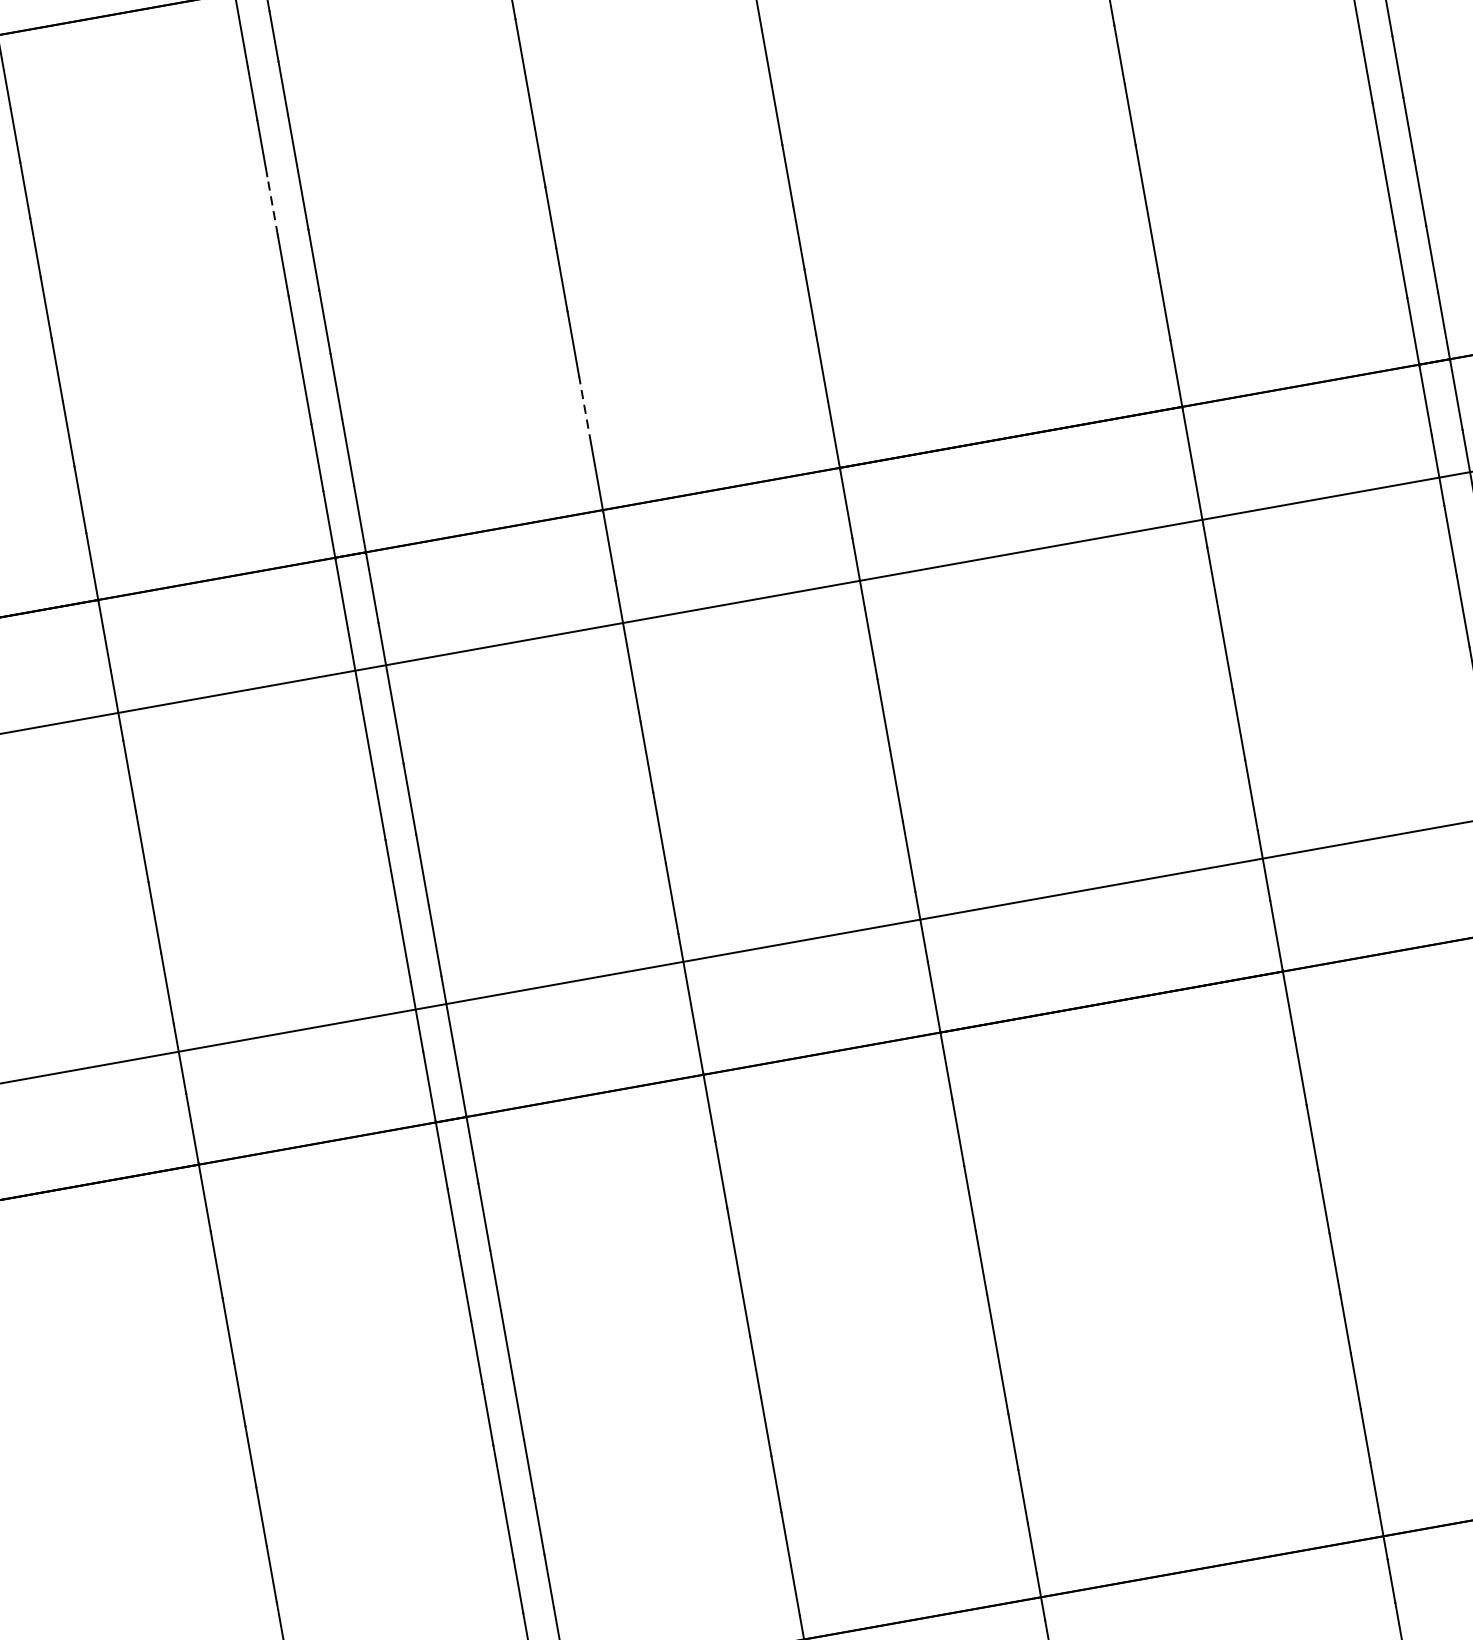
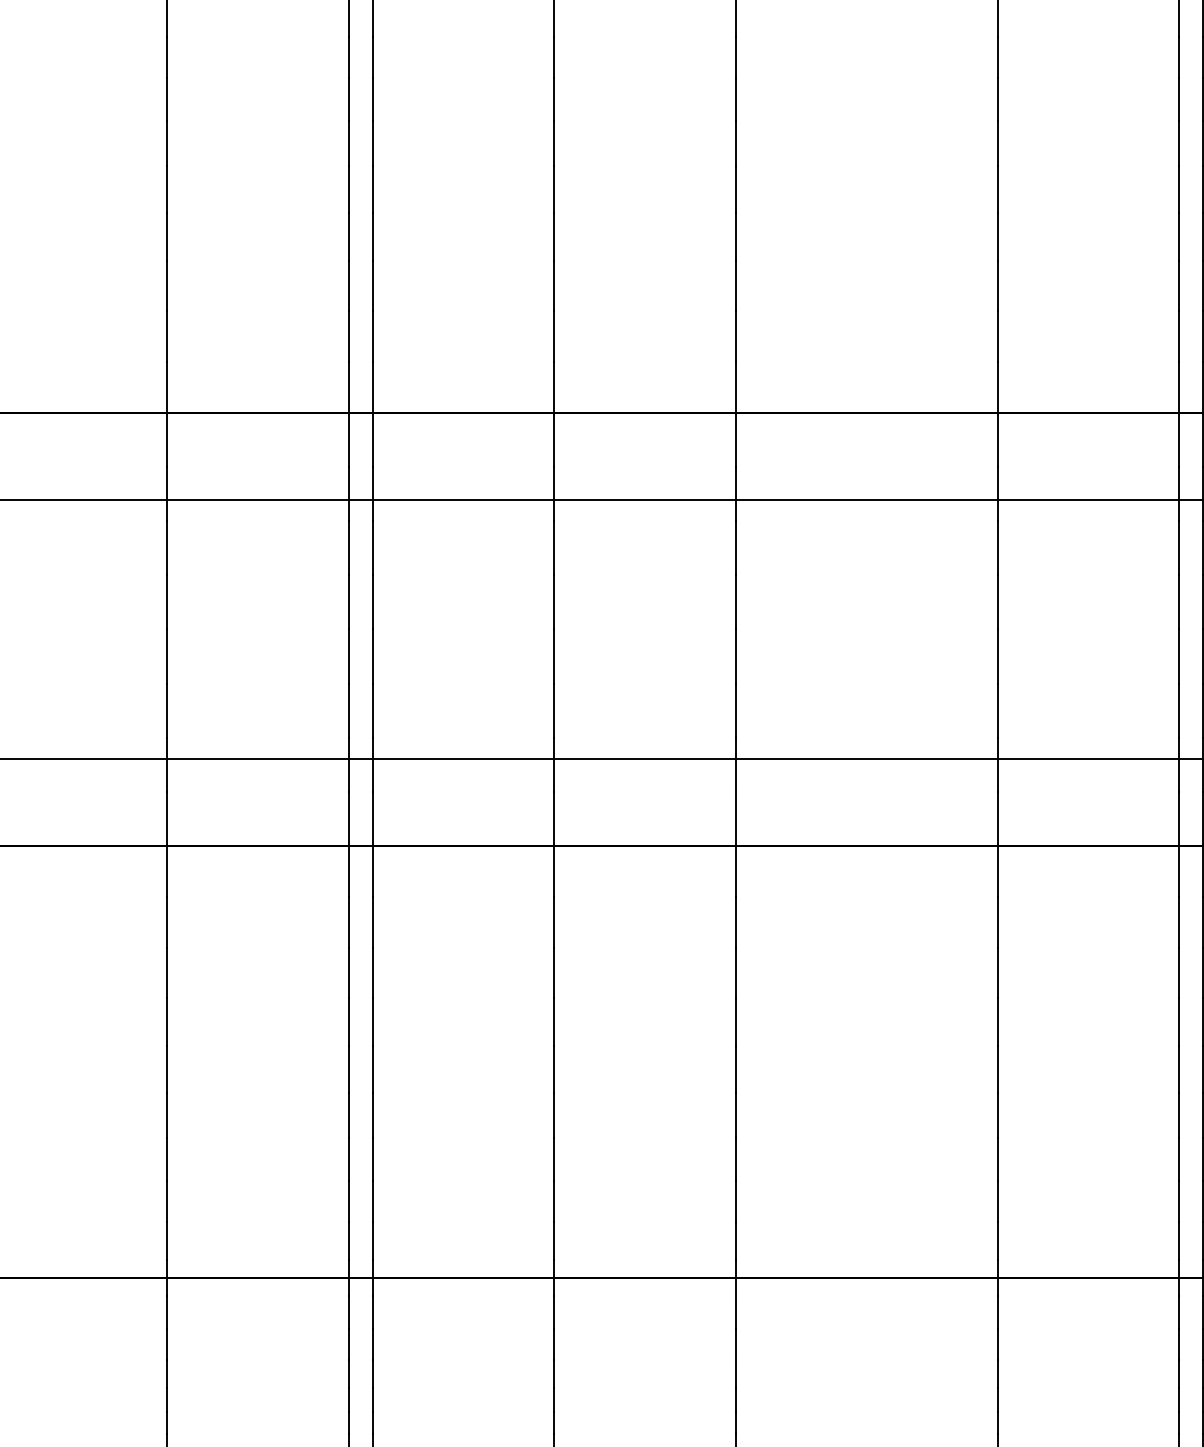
line: (272, 204) -> (349, 142), dashed -> solid
line: (585, 409) -> (554, 336), dashed -> solid

